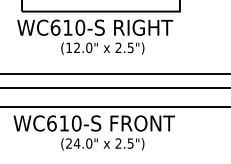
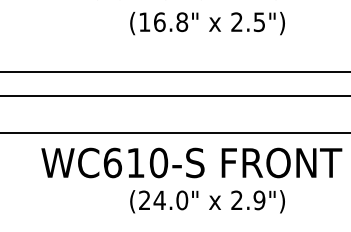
text: (83, 47) -> (171, 21), (12.0" -> (16.8"
text: (130, 143) -> (259, 200), 2.5") -> 2.9")

